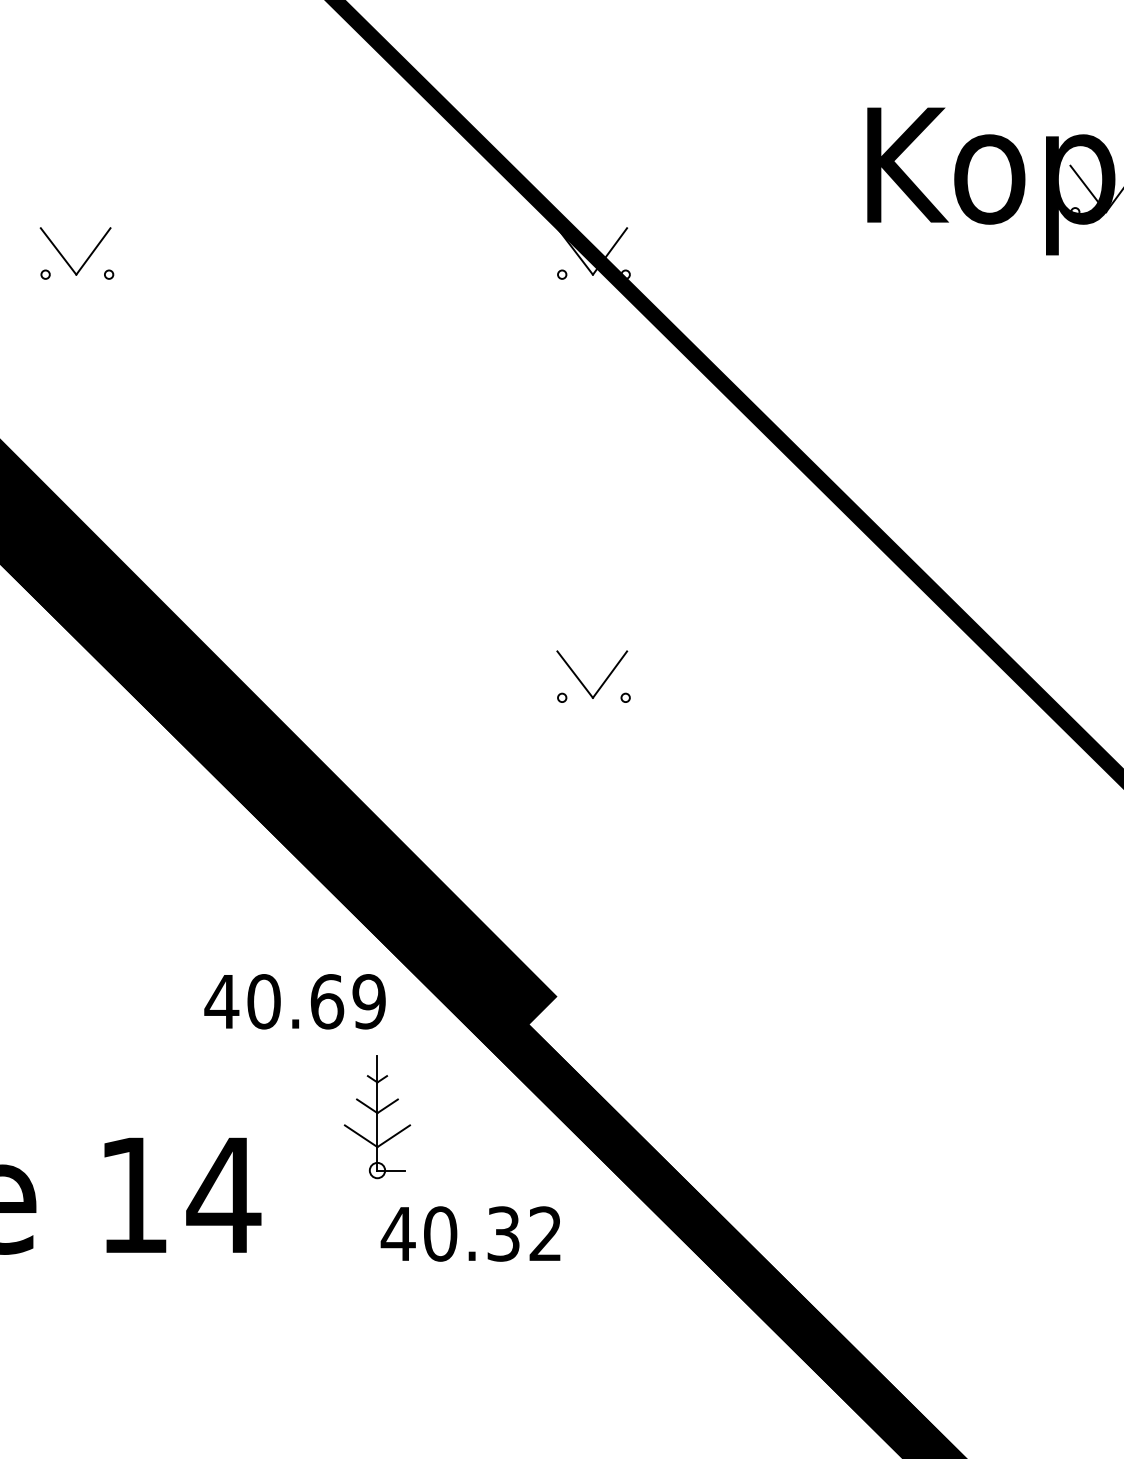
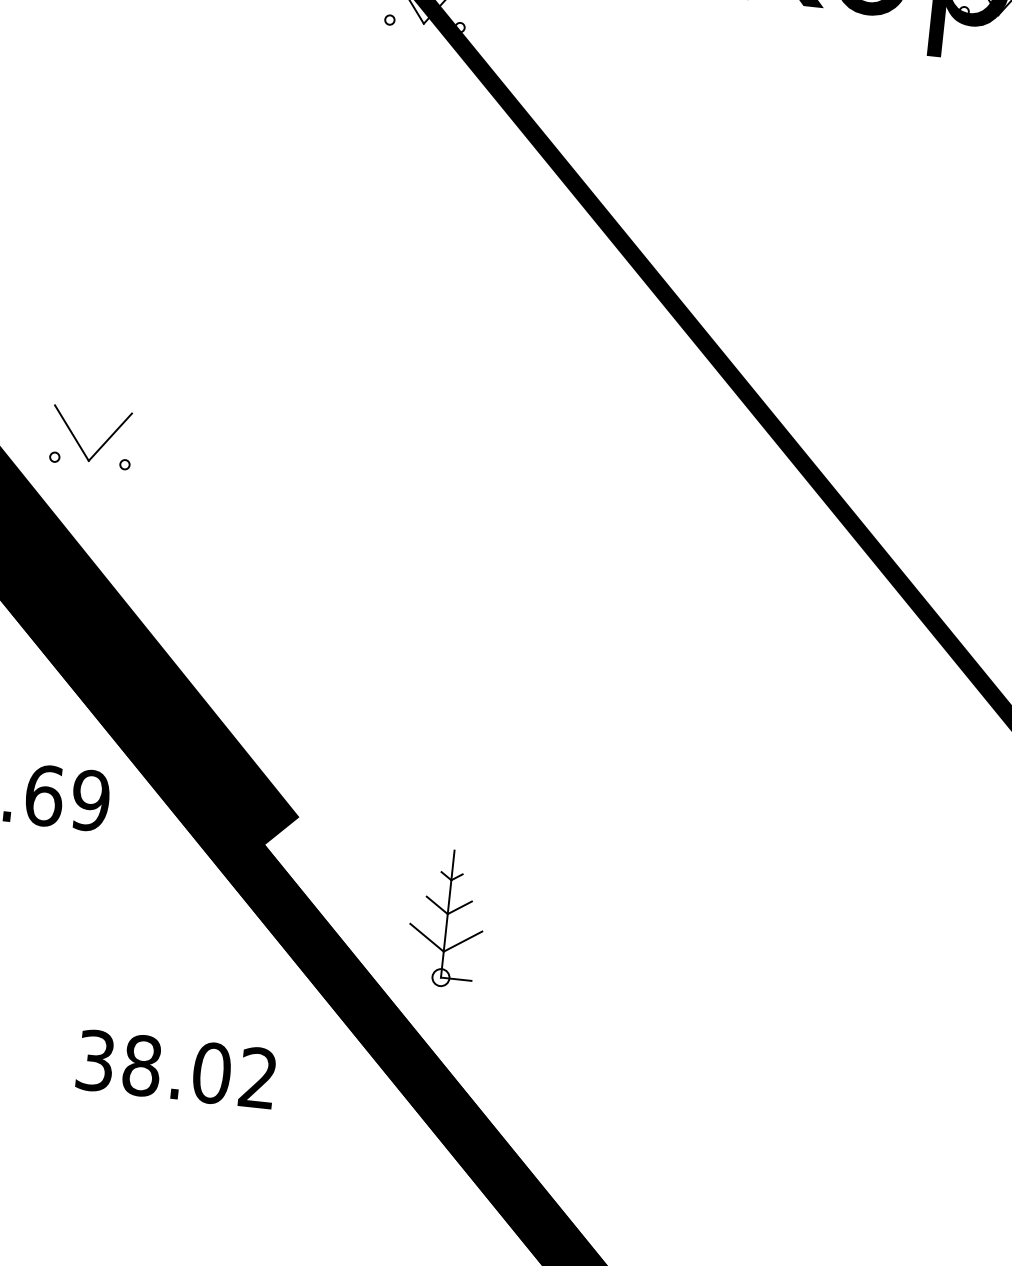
part: (603, 681) -> (102, 444), moved
part: (377, 1117) -> (447, 918), moved
text: (450, 1233) -> (153, 1066), 40.32 -> 38.02

